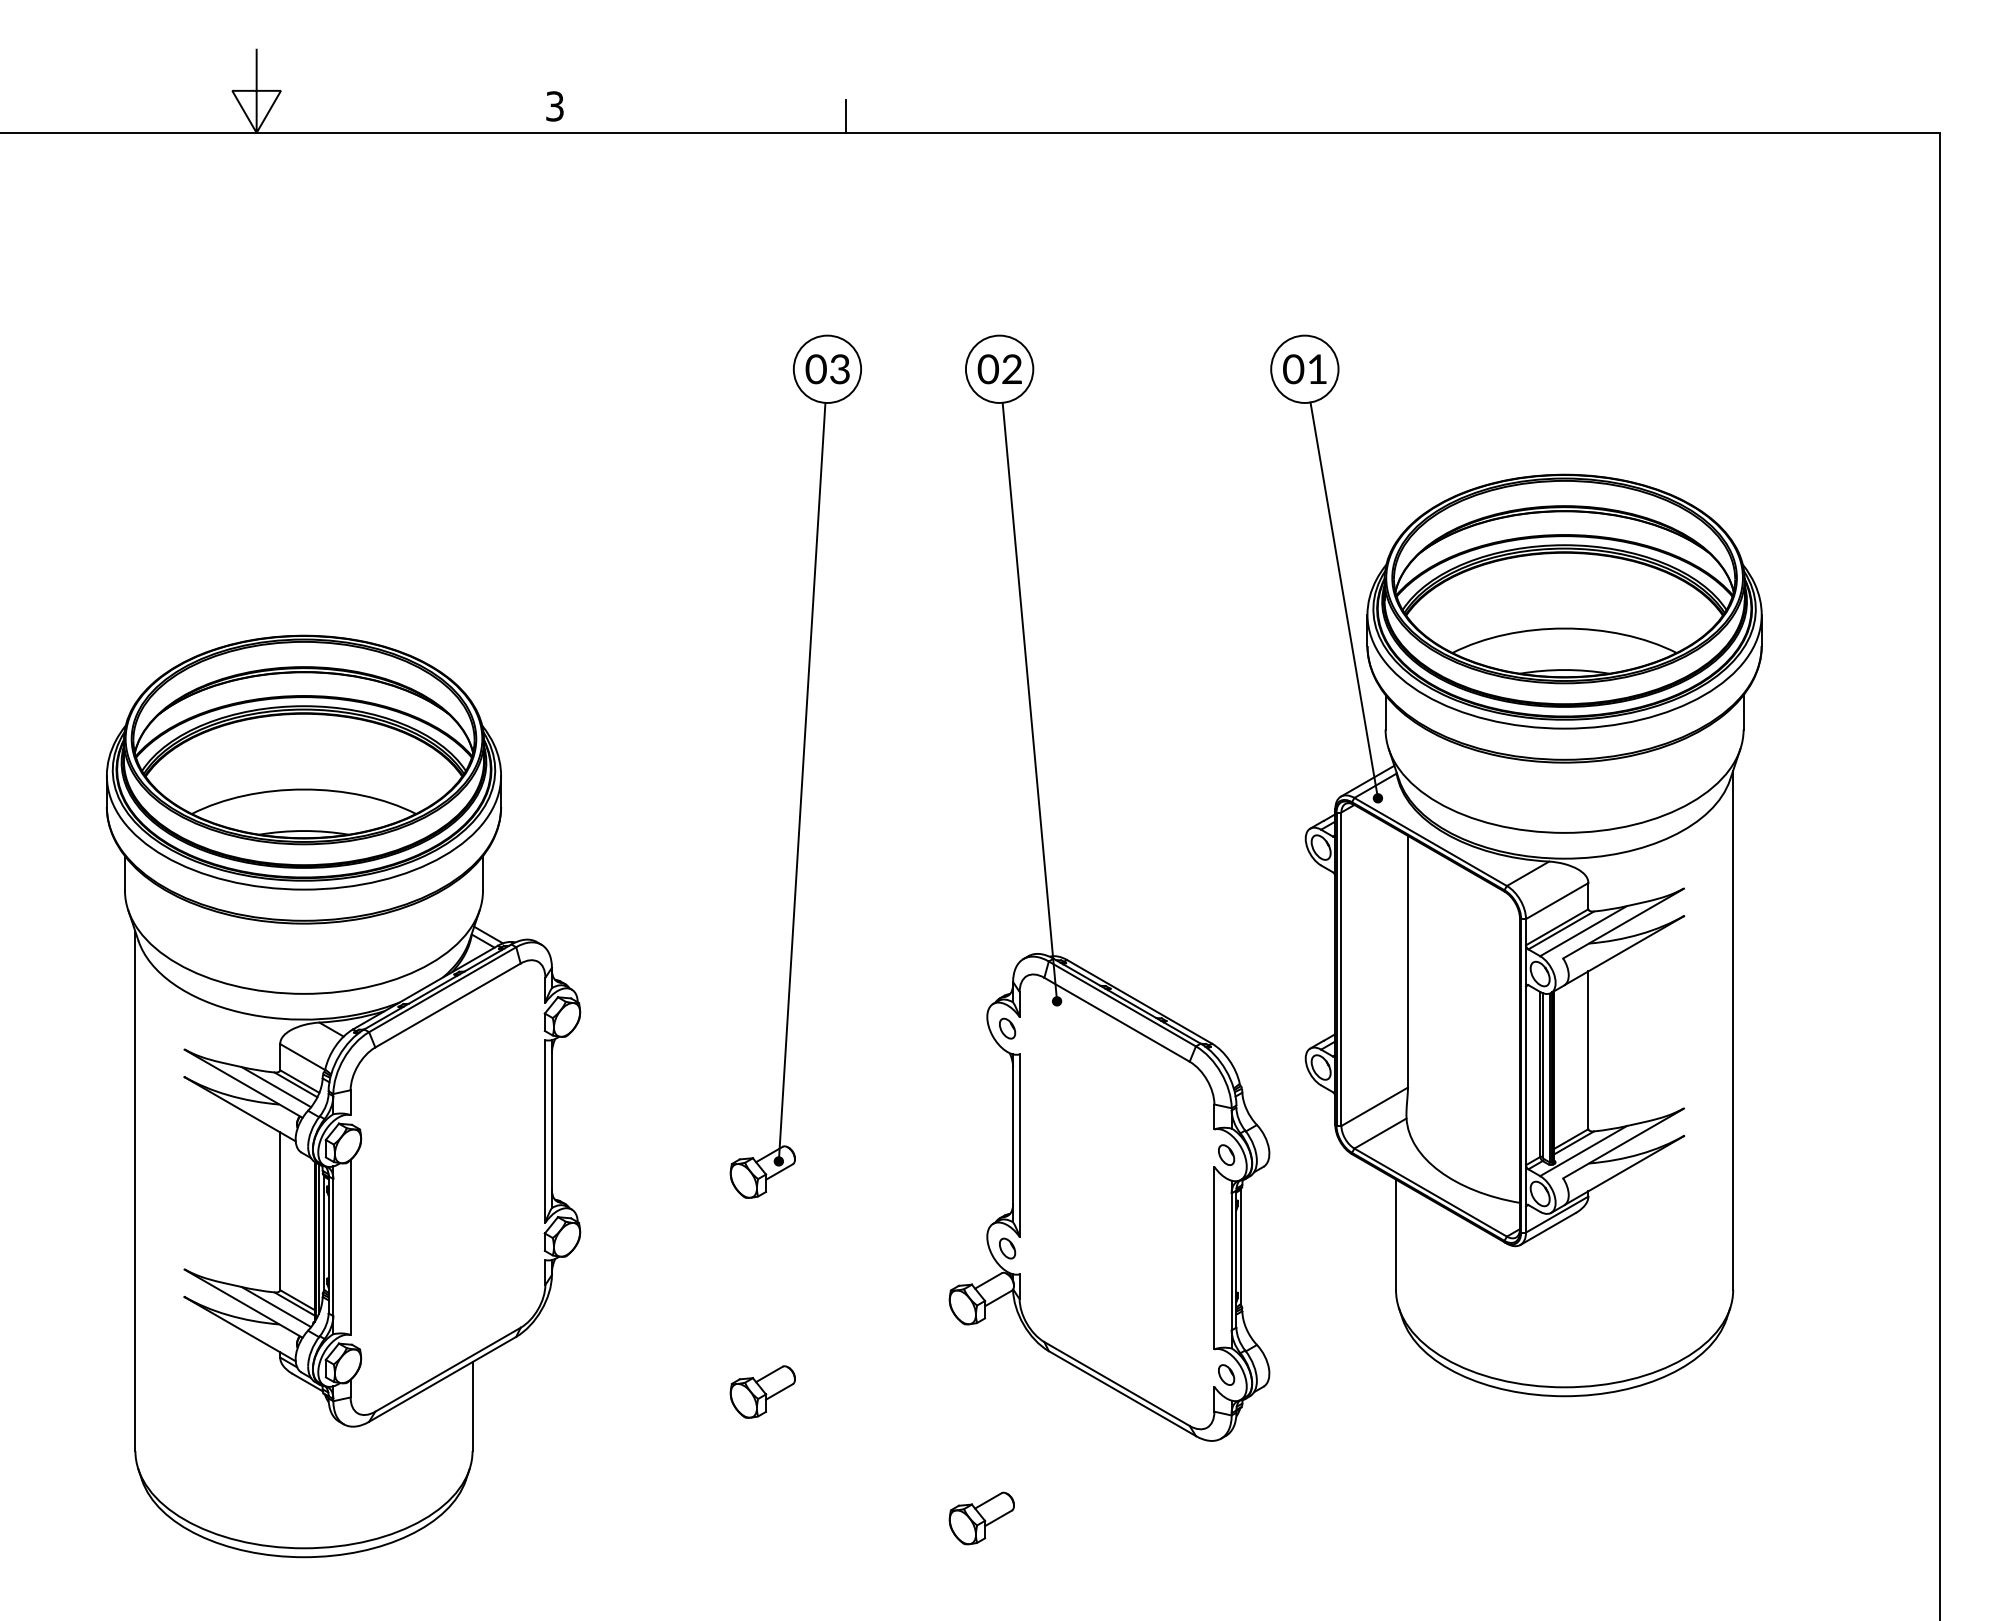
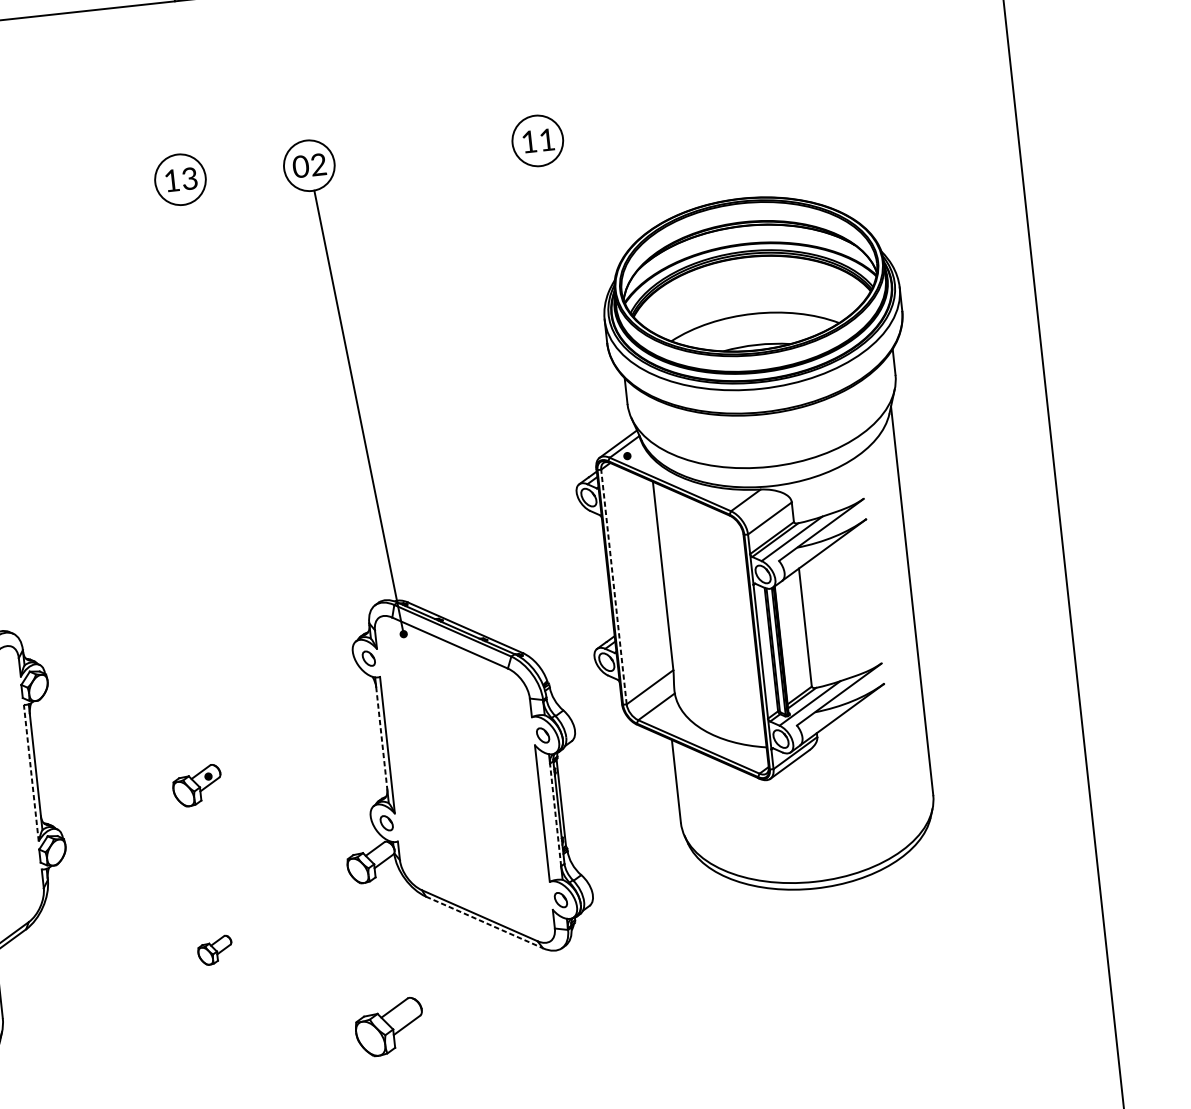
text: (815, 369) -> (171, 180), 03 -> 13
text: (1293, 369) -> (529, 142), 01 -> 11
line: (1343, 600) -> (585, 310), removed
line: (801, 781) -> (194, 490), removed
line: (1341, 969) -> (614, 587), solid -> dashed
line: (545, 1130) -> (31, 772), solid -> dashed
line: (1013, 1135) -> (382, 738), solid -> dashed
line: (1231, 1261) -> (555, 814), solid -> dashed
part: (762, 1391) -> (214, 950), size x0.7
line: (1122, 1393) -> (484, 922), solid -> dashed
part: (981, 1518) -> (389, 1027), size x1.4

